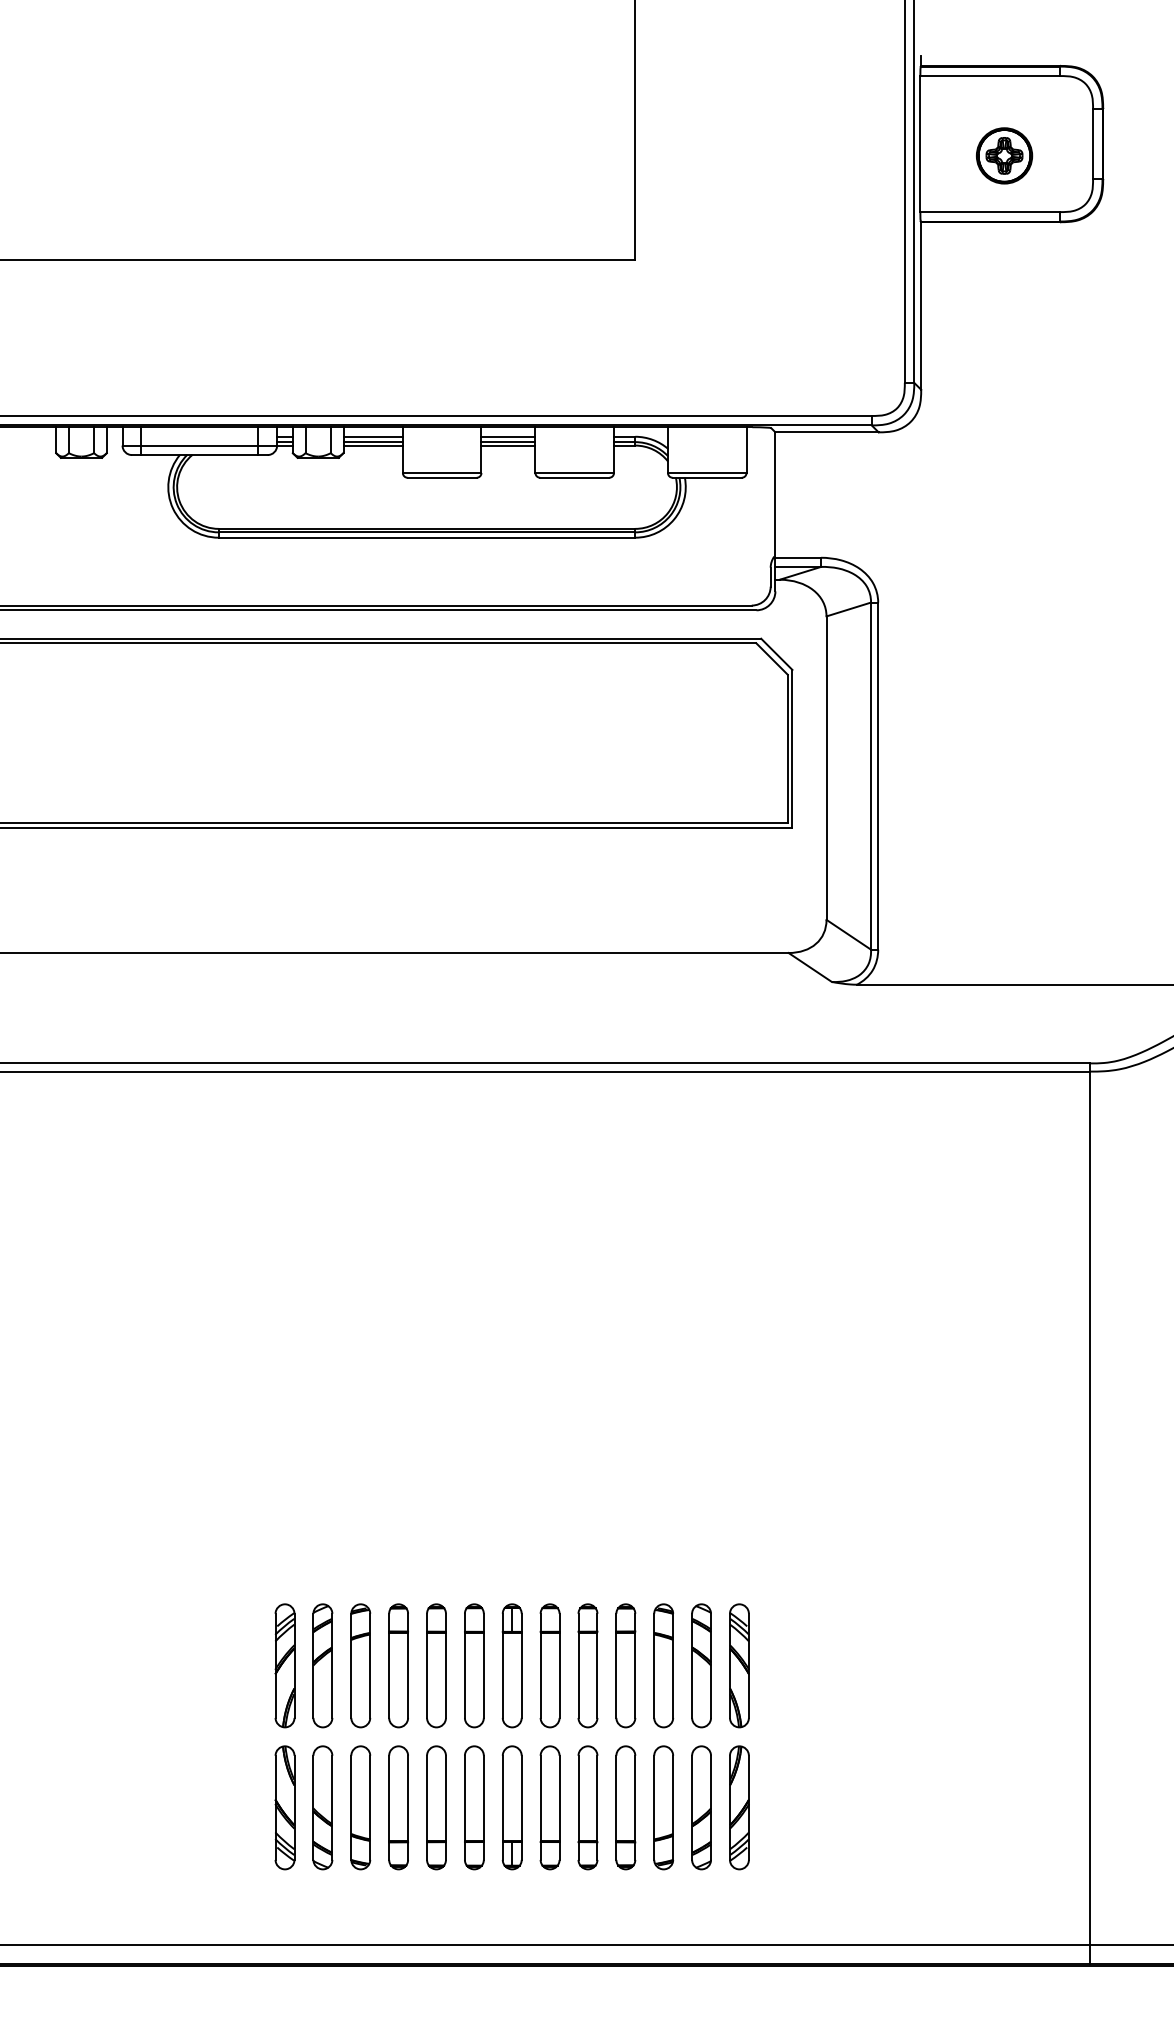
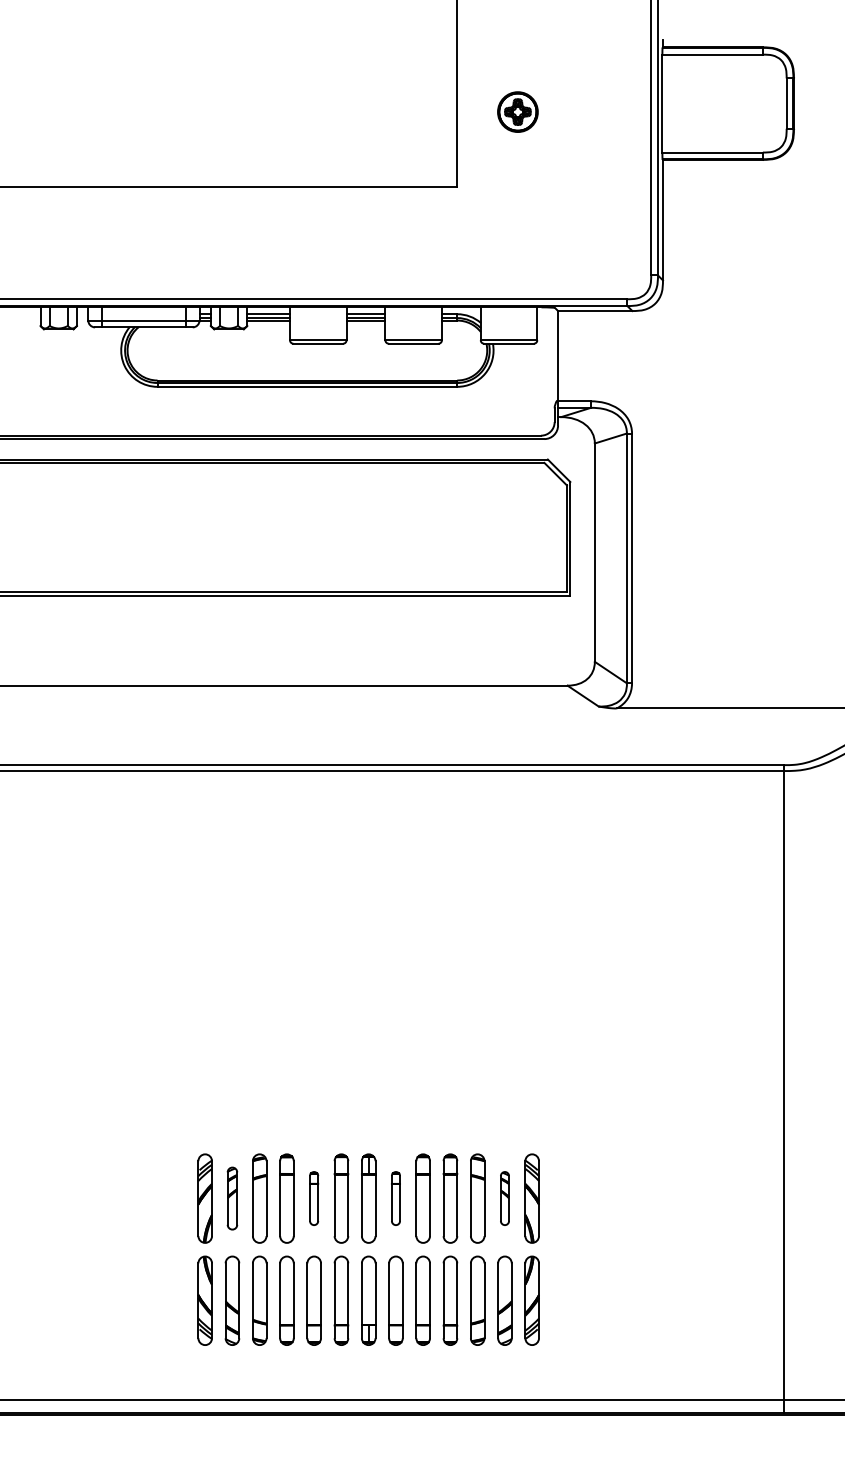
part: (1003, 155) -> (517, 111), moved
part: (322, 1665) -> (232, 1198), size x0.7
part: (435, 1665) -> (313, 1198), size x0.6
part: (549, 1665) -> (395, 1198), size x0.6
part: (700, 1665) -> (504, 1198), size x0.6

